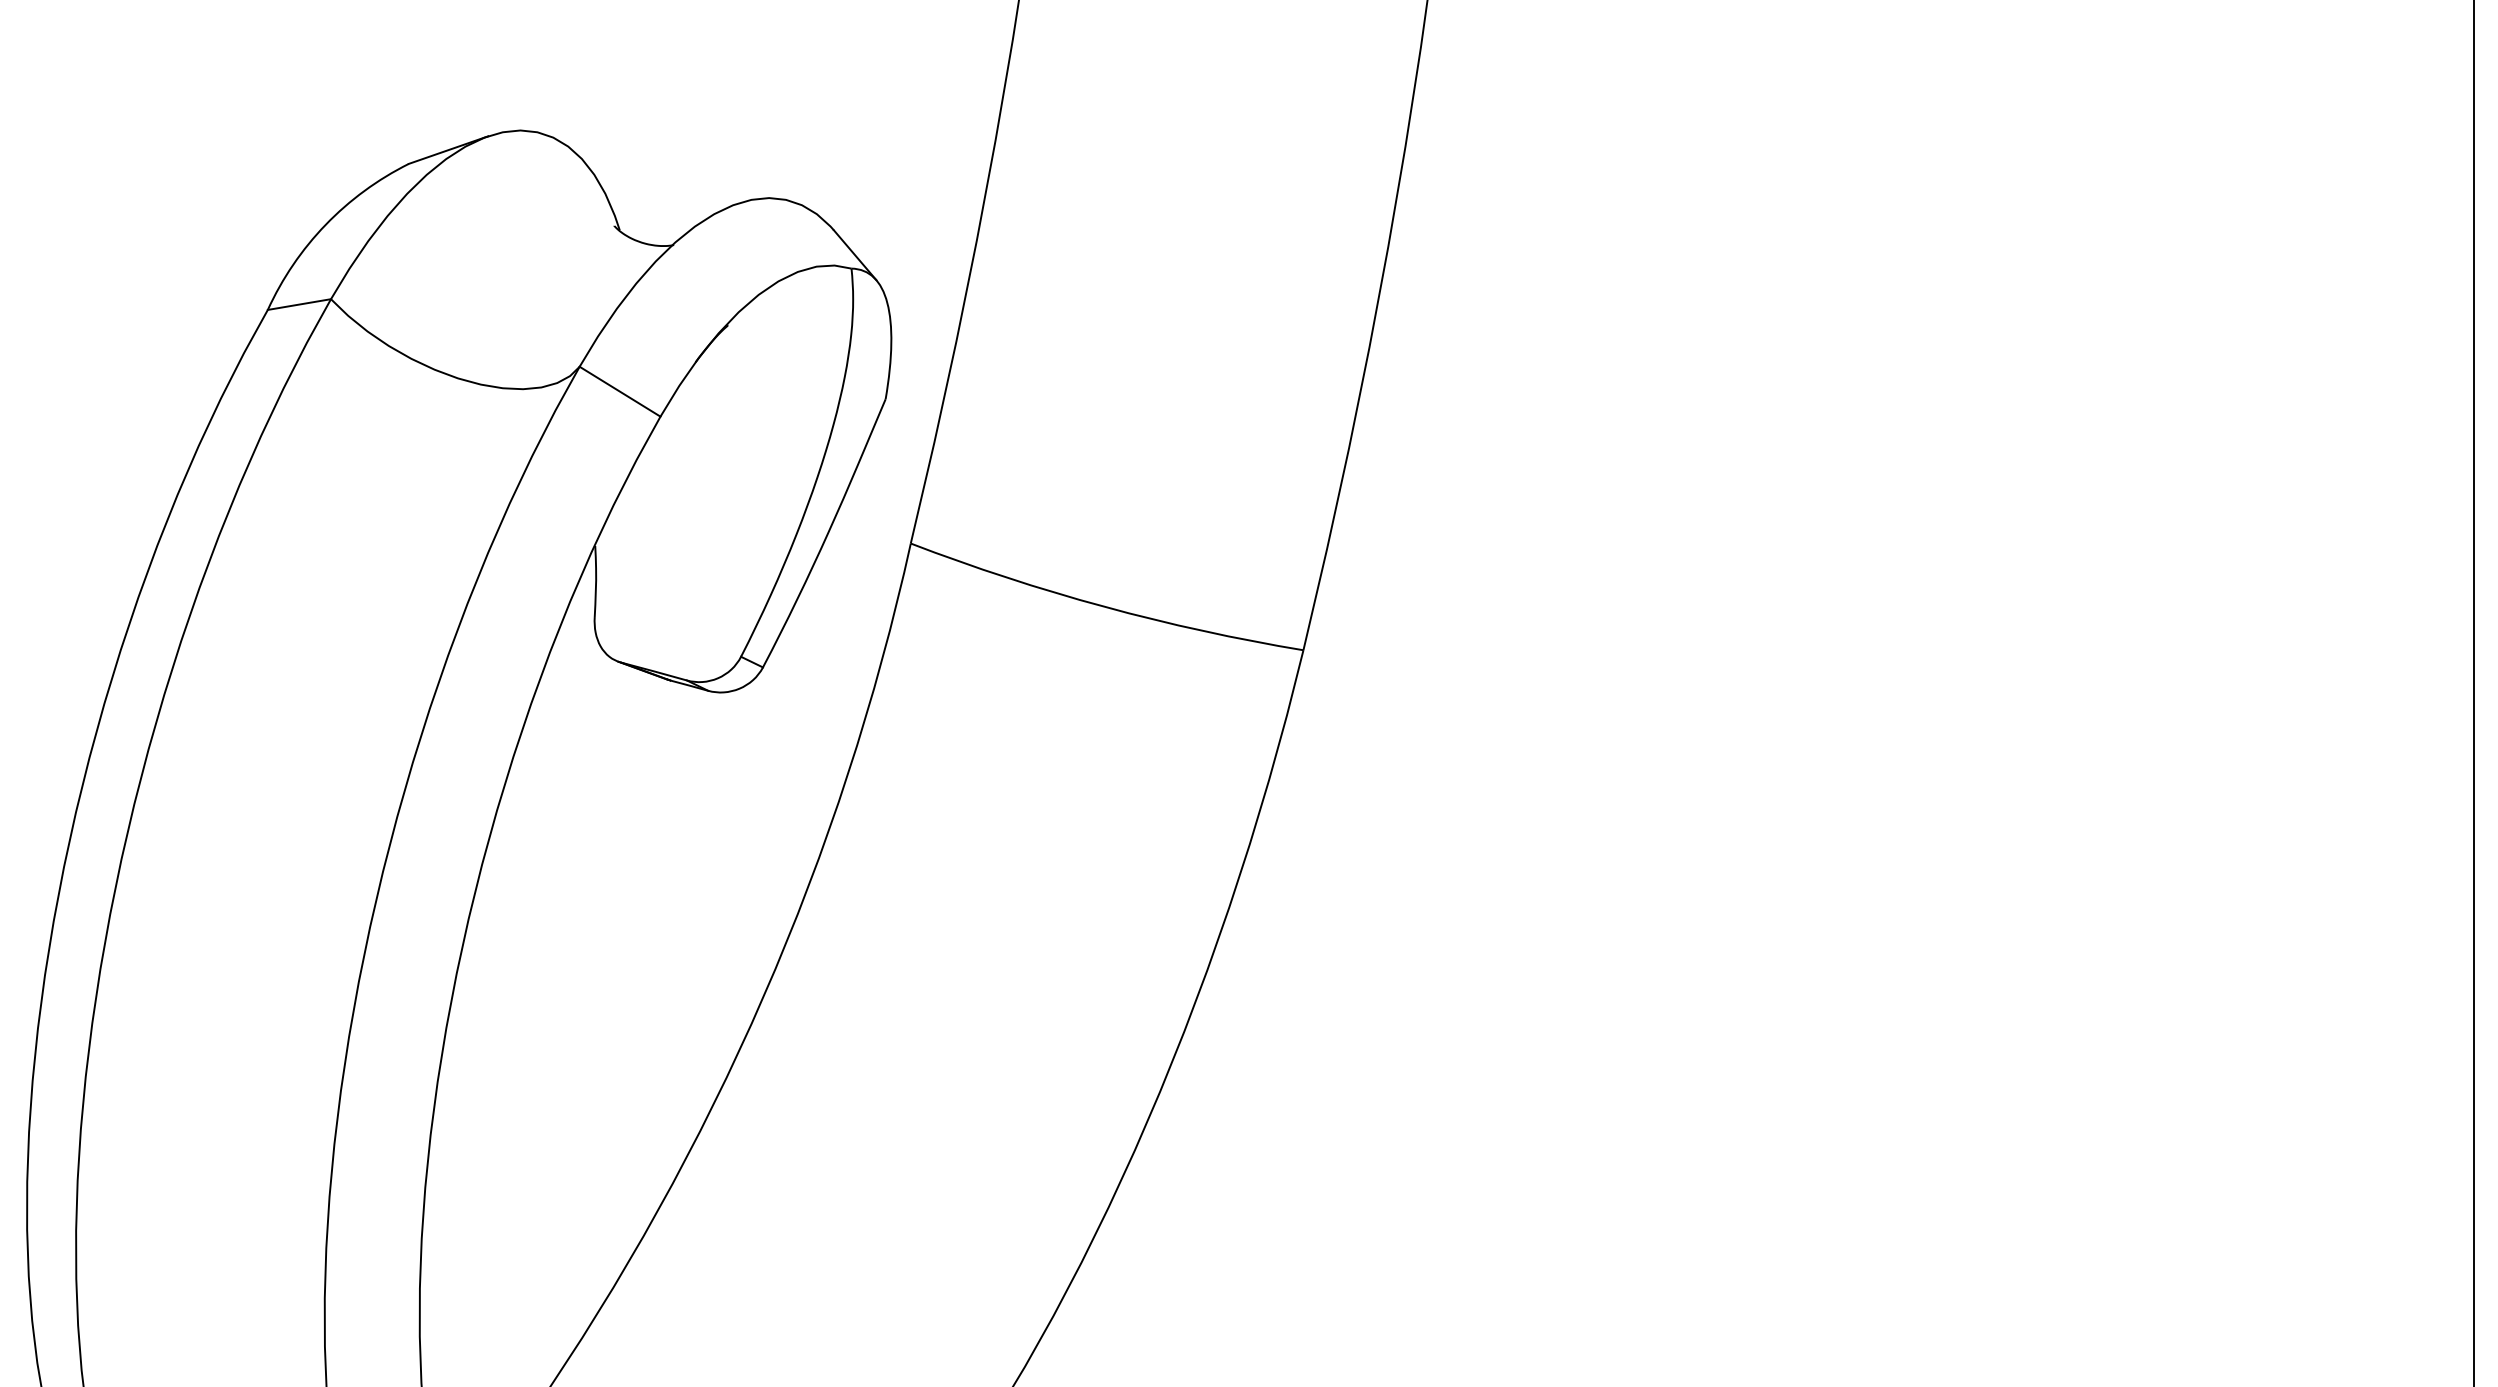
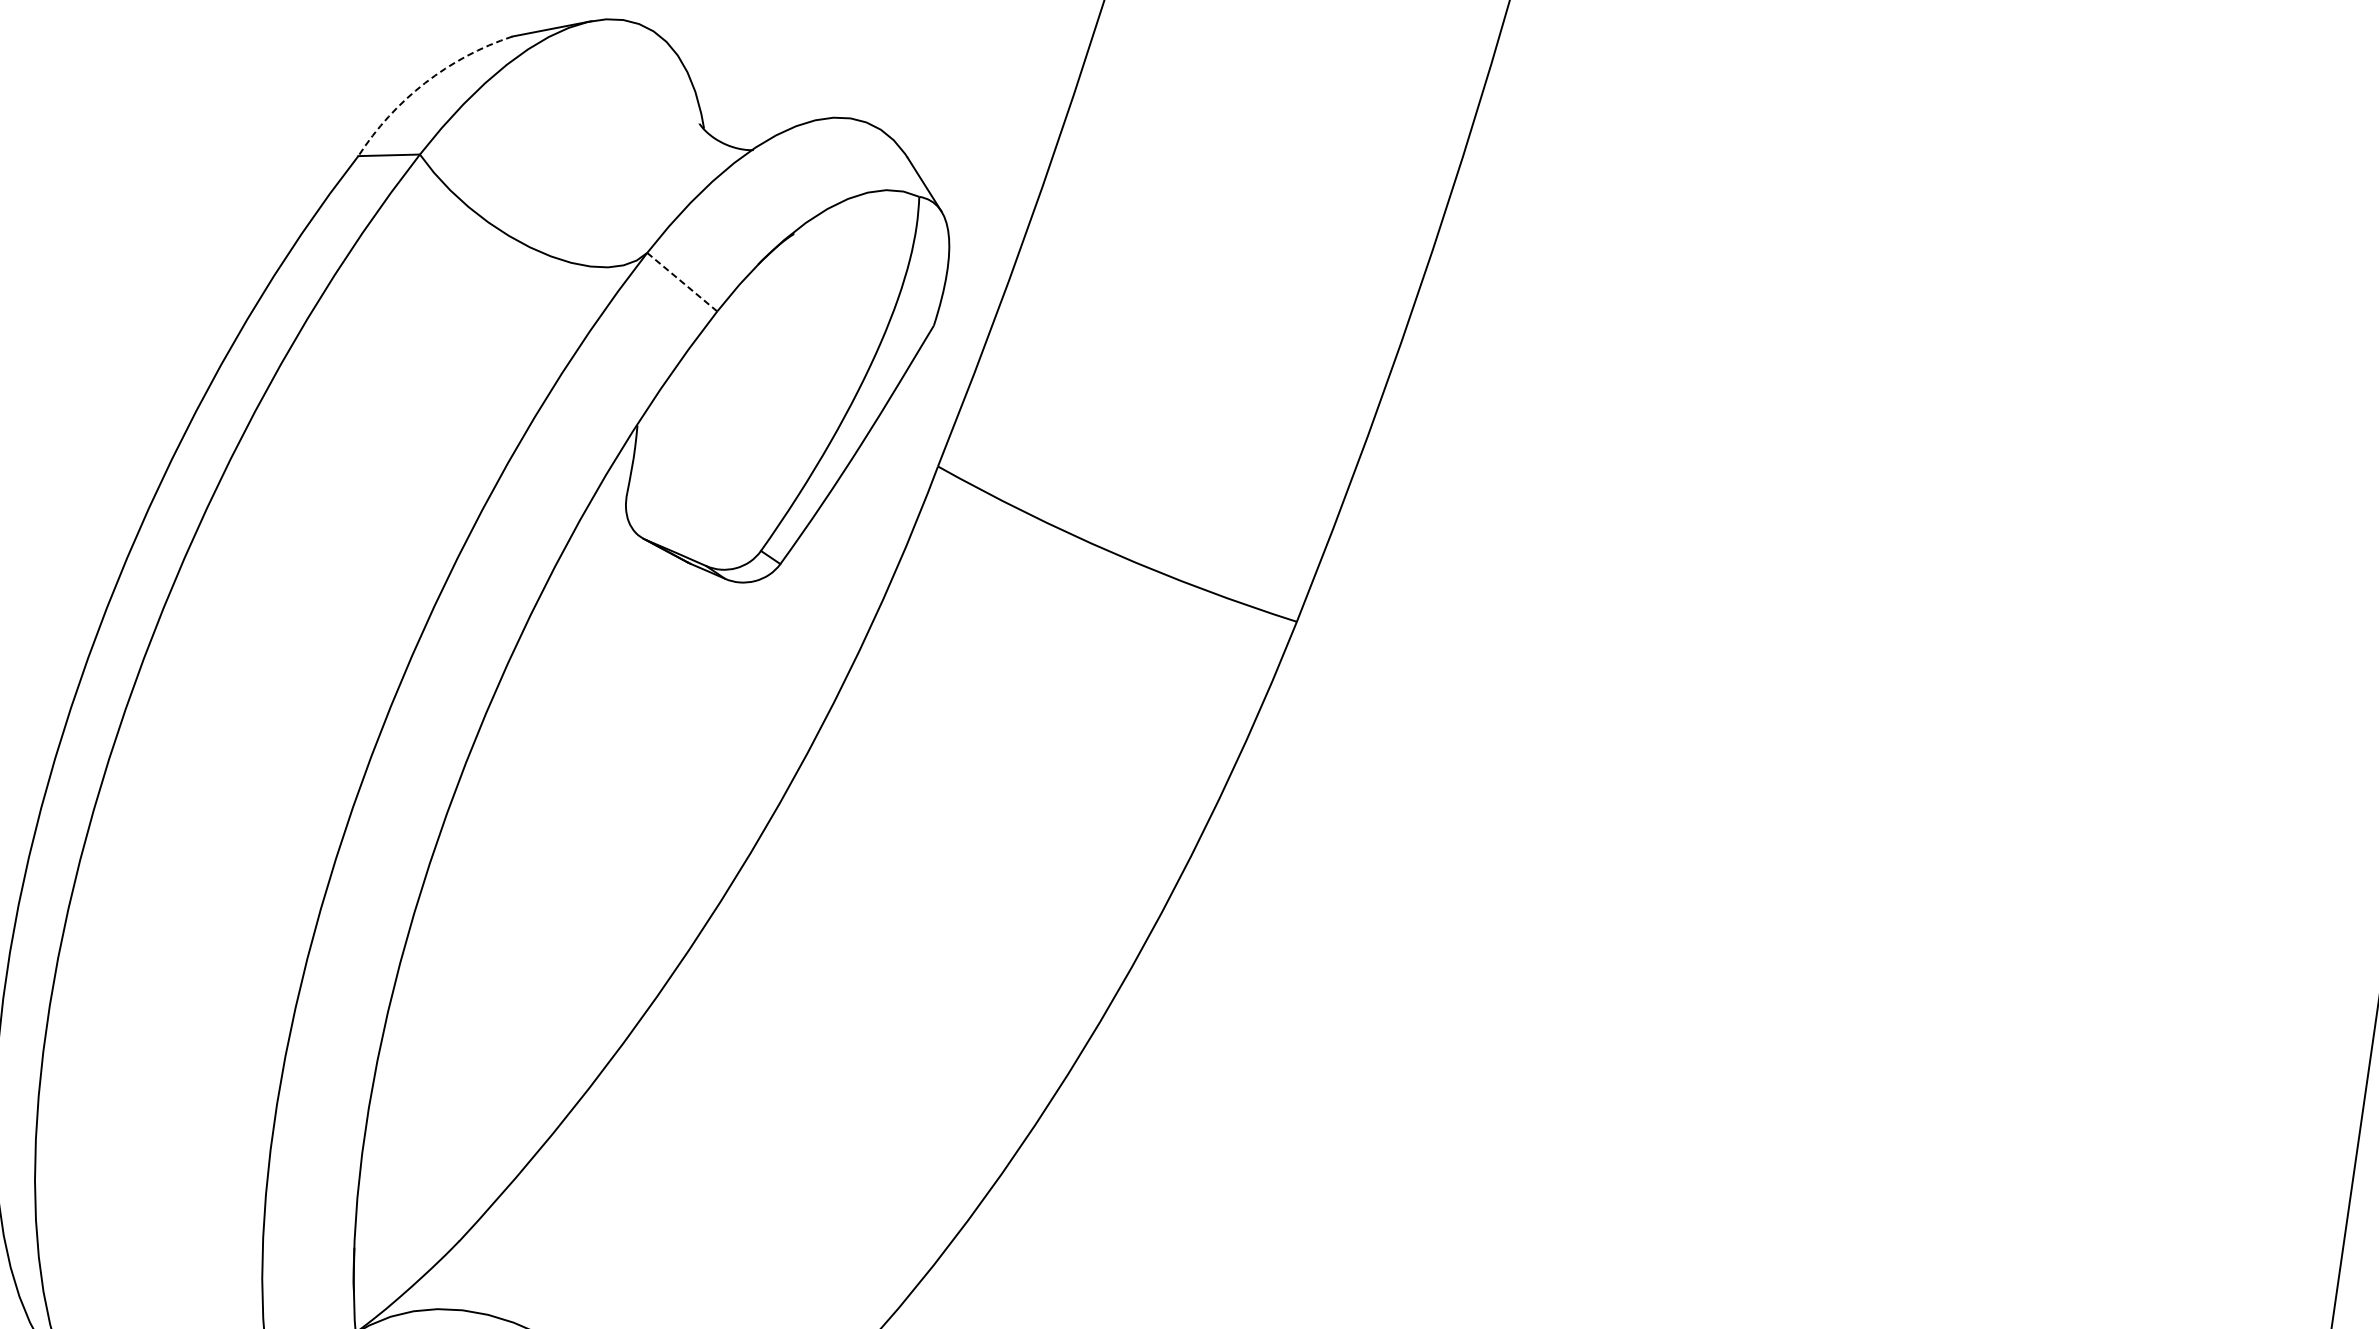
arc: (325, 224) -> (424, 82), solid -> dashed
line: (620, 391) -> (682, 282), solid -> dashed

